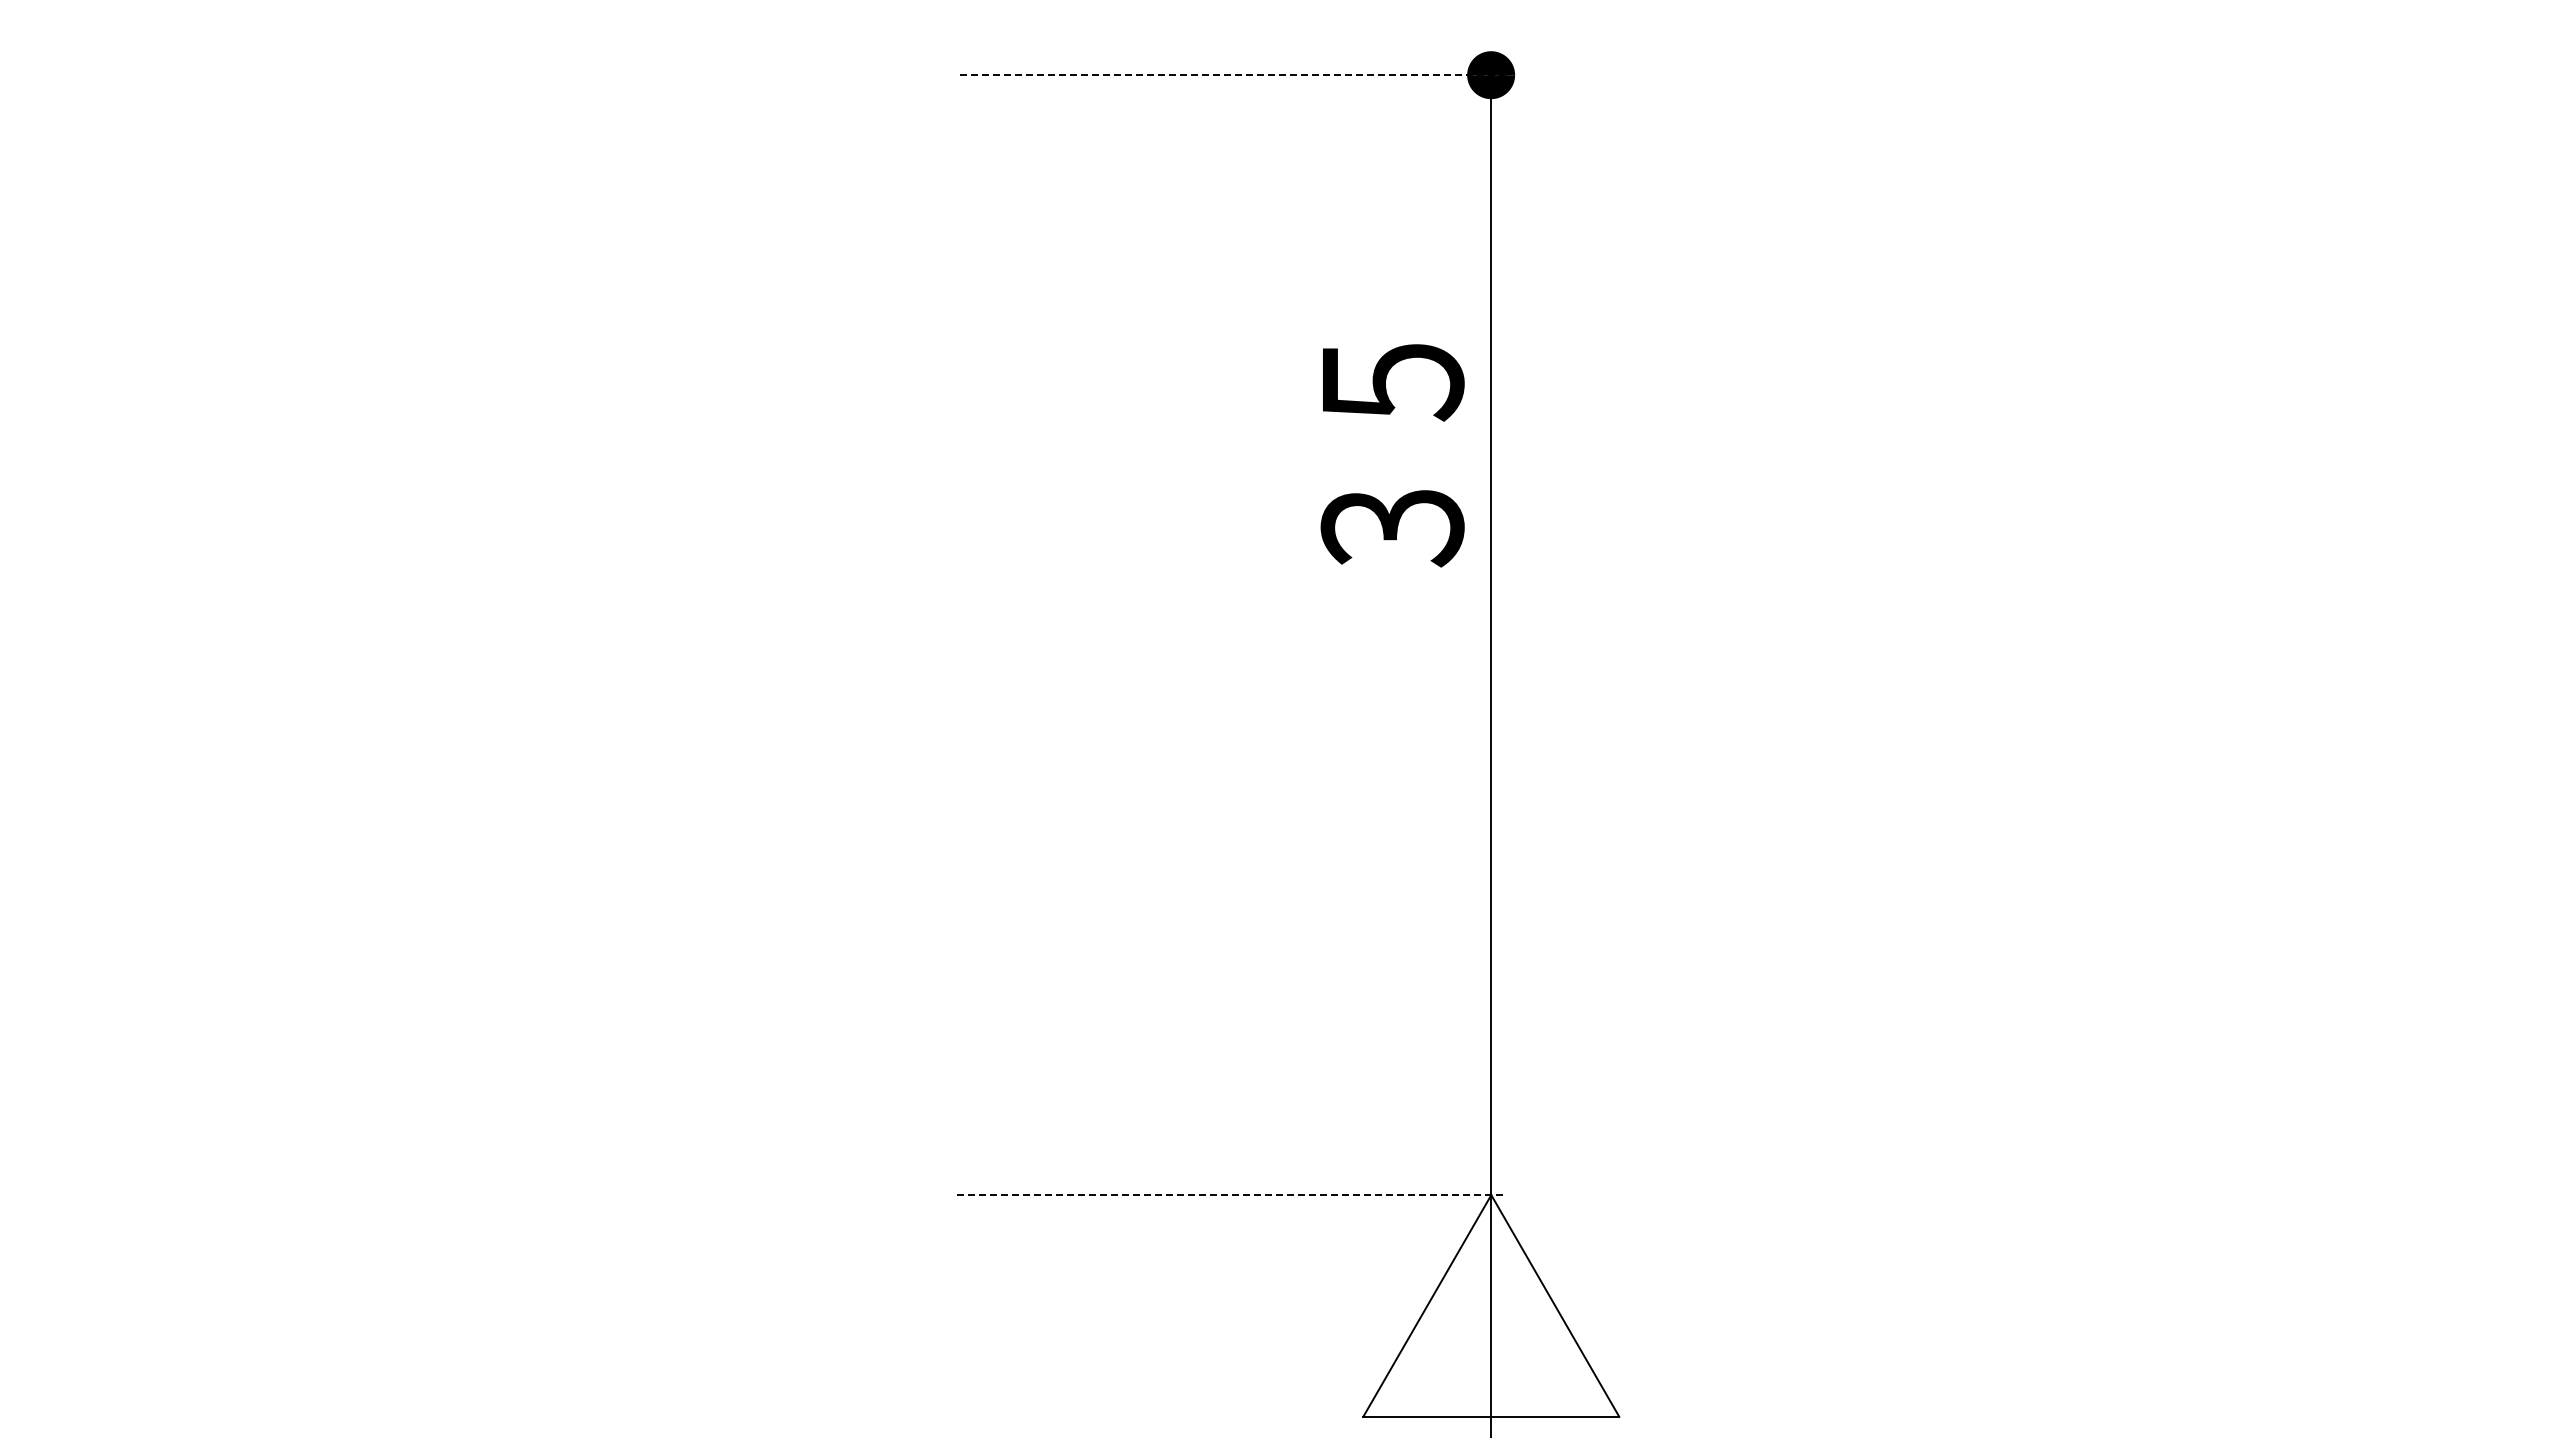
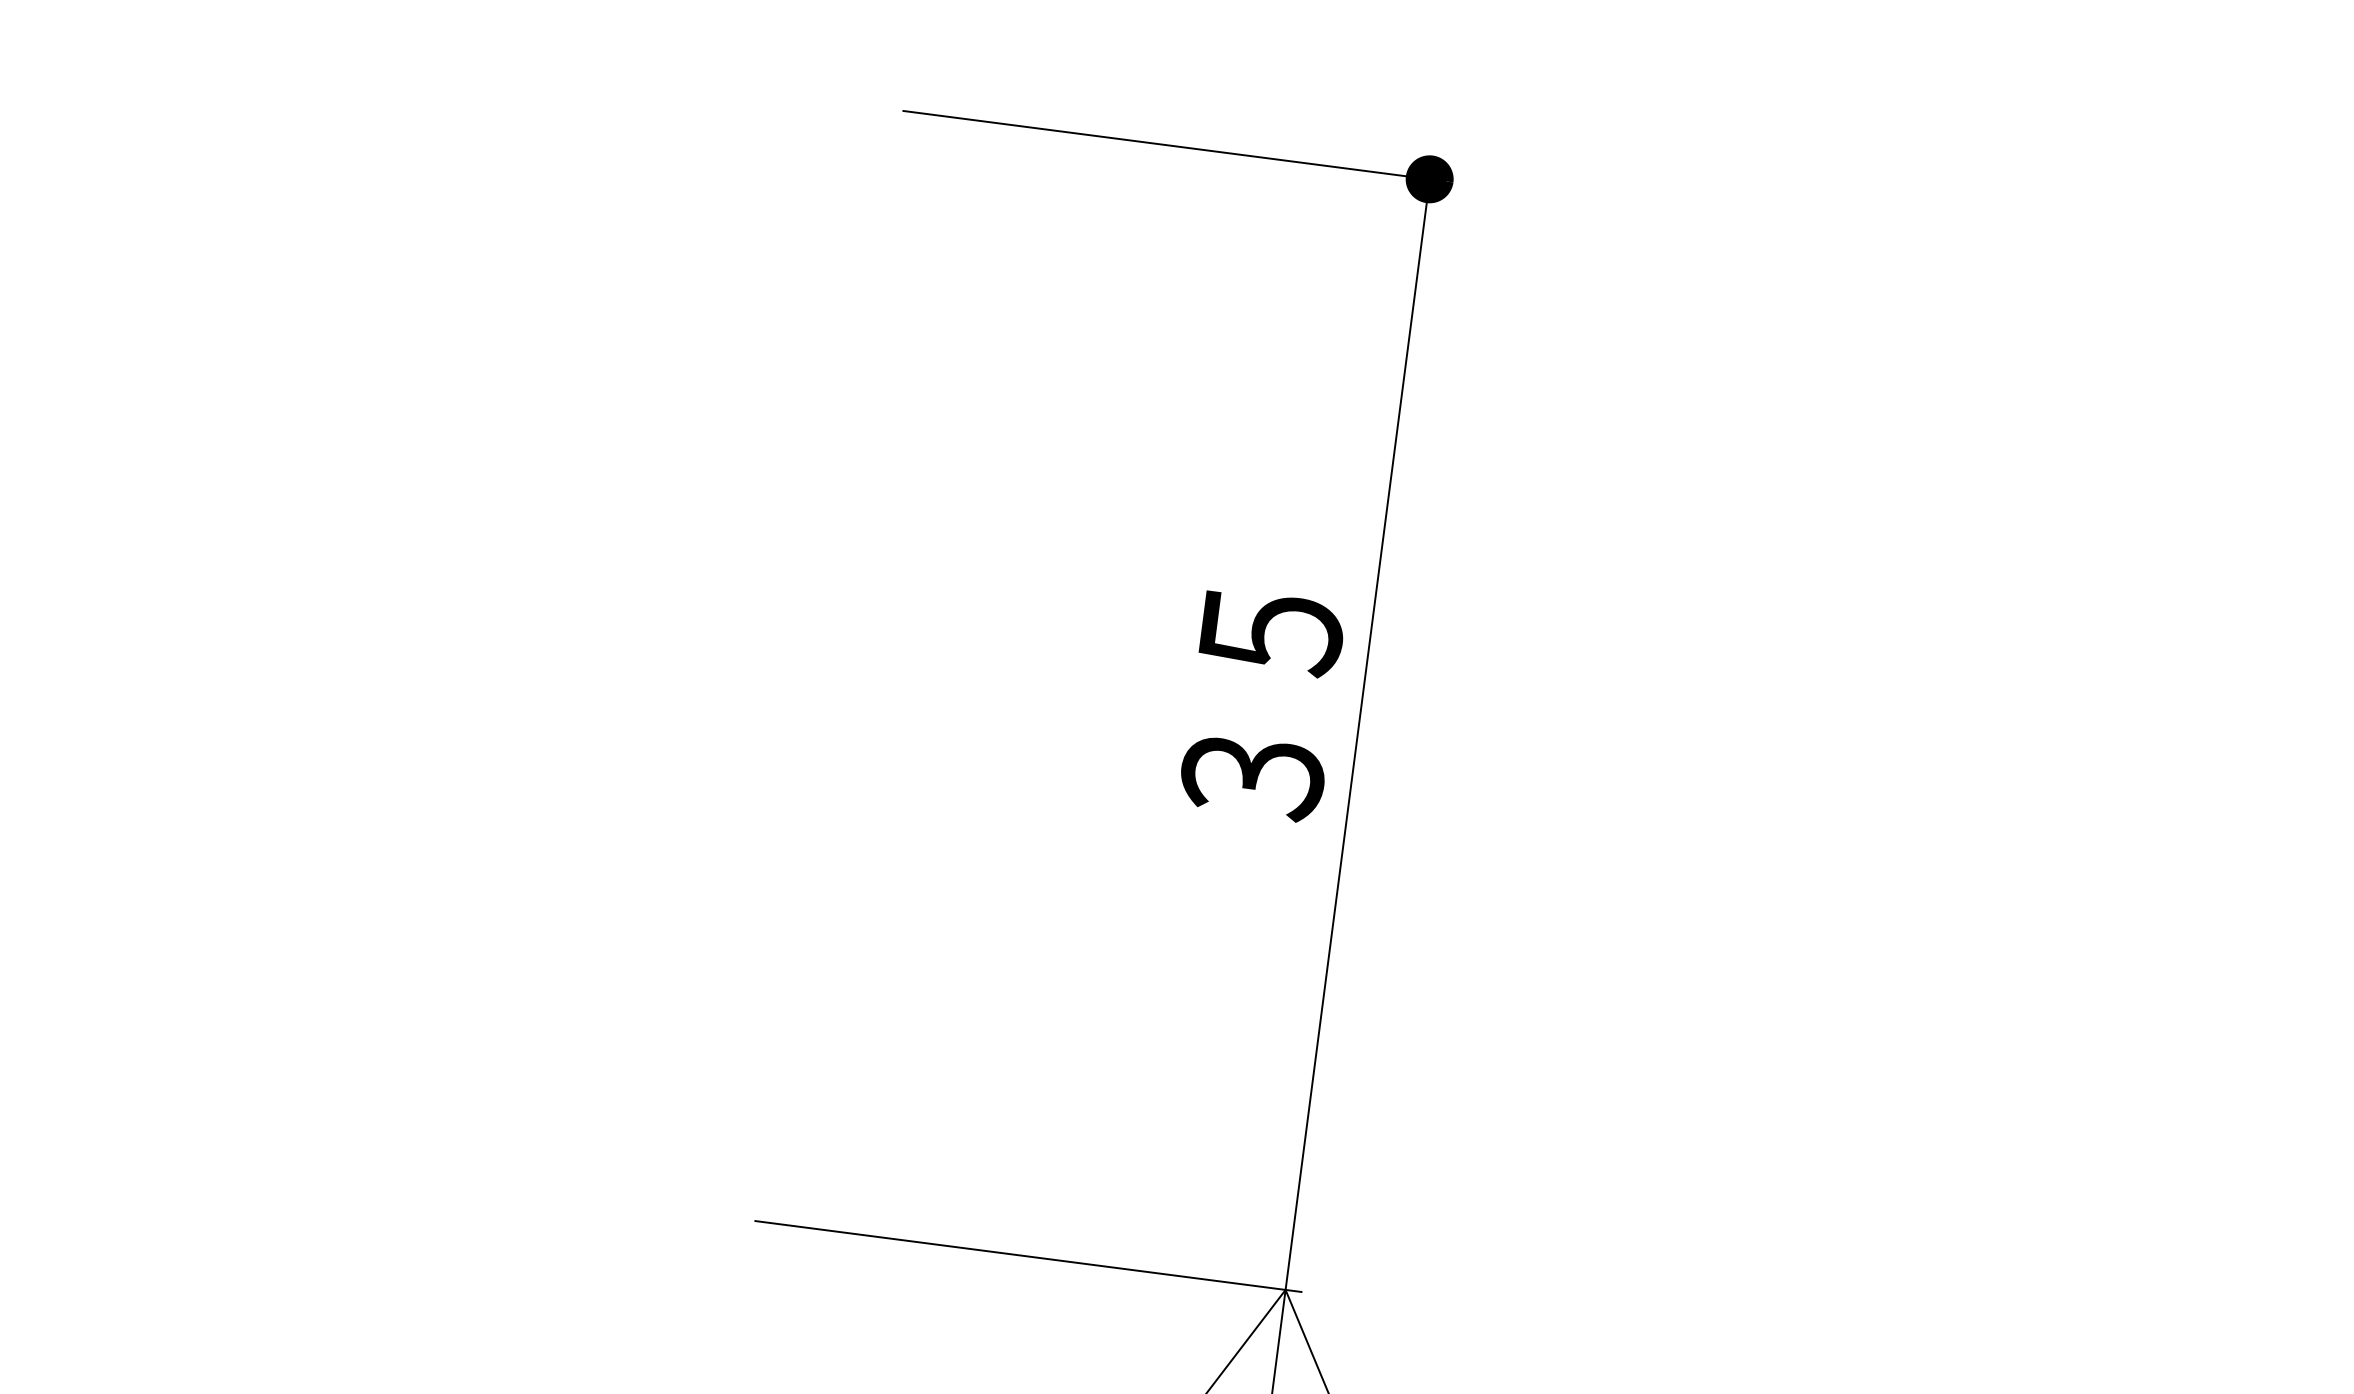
line: (1234, 75) -> (1175, 146), dashed -> solid
text: (1392, 455) -> (1261, 705), moved
line: (1232, 1195) -> (1028, 1256), dashed -> solid

